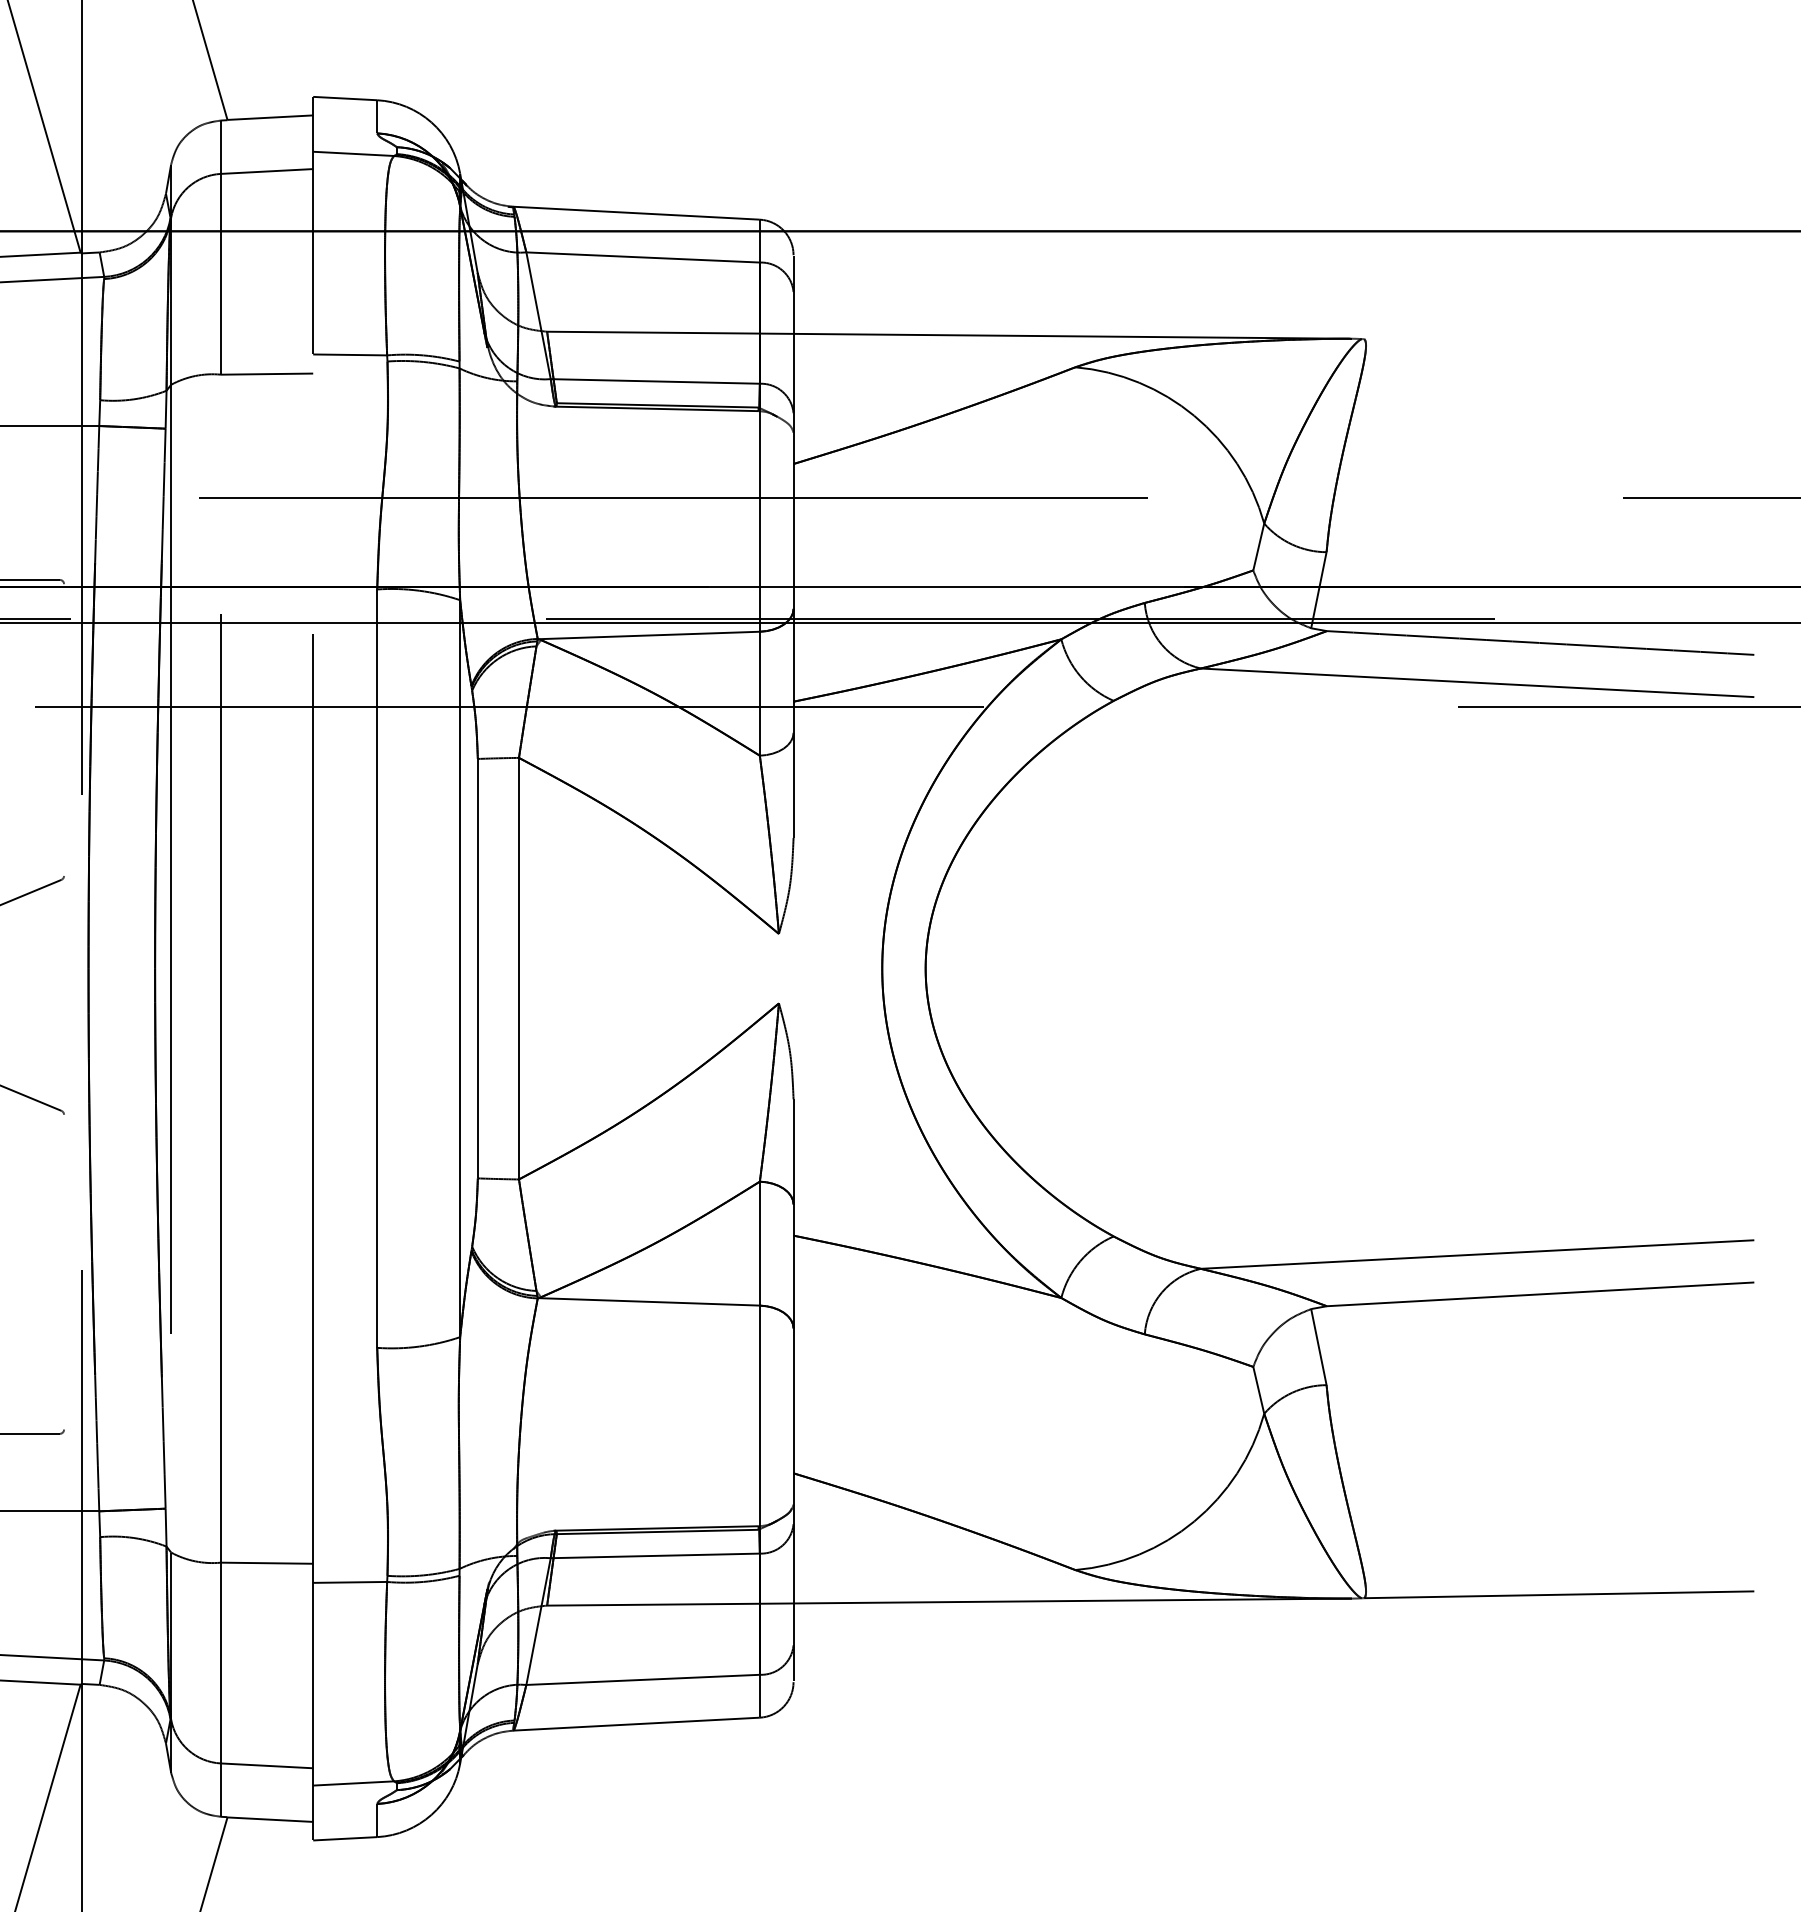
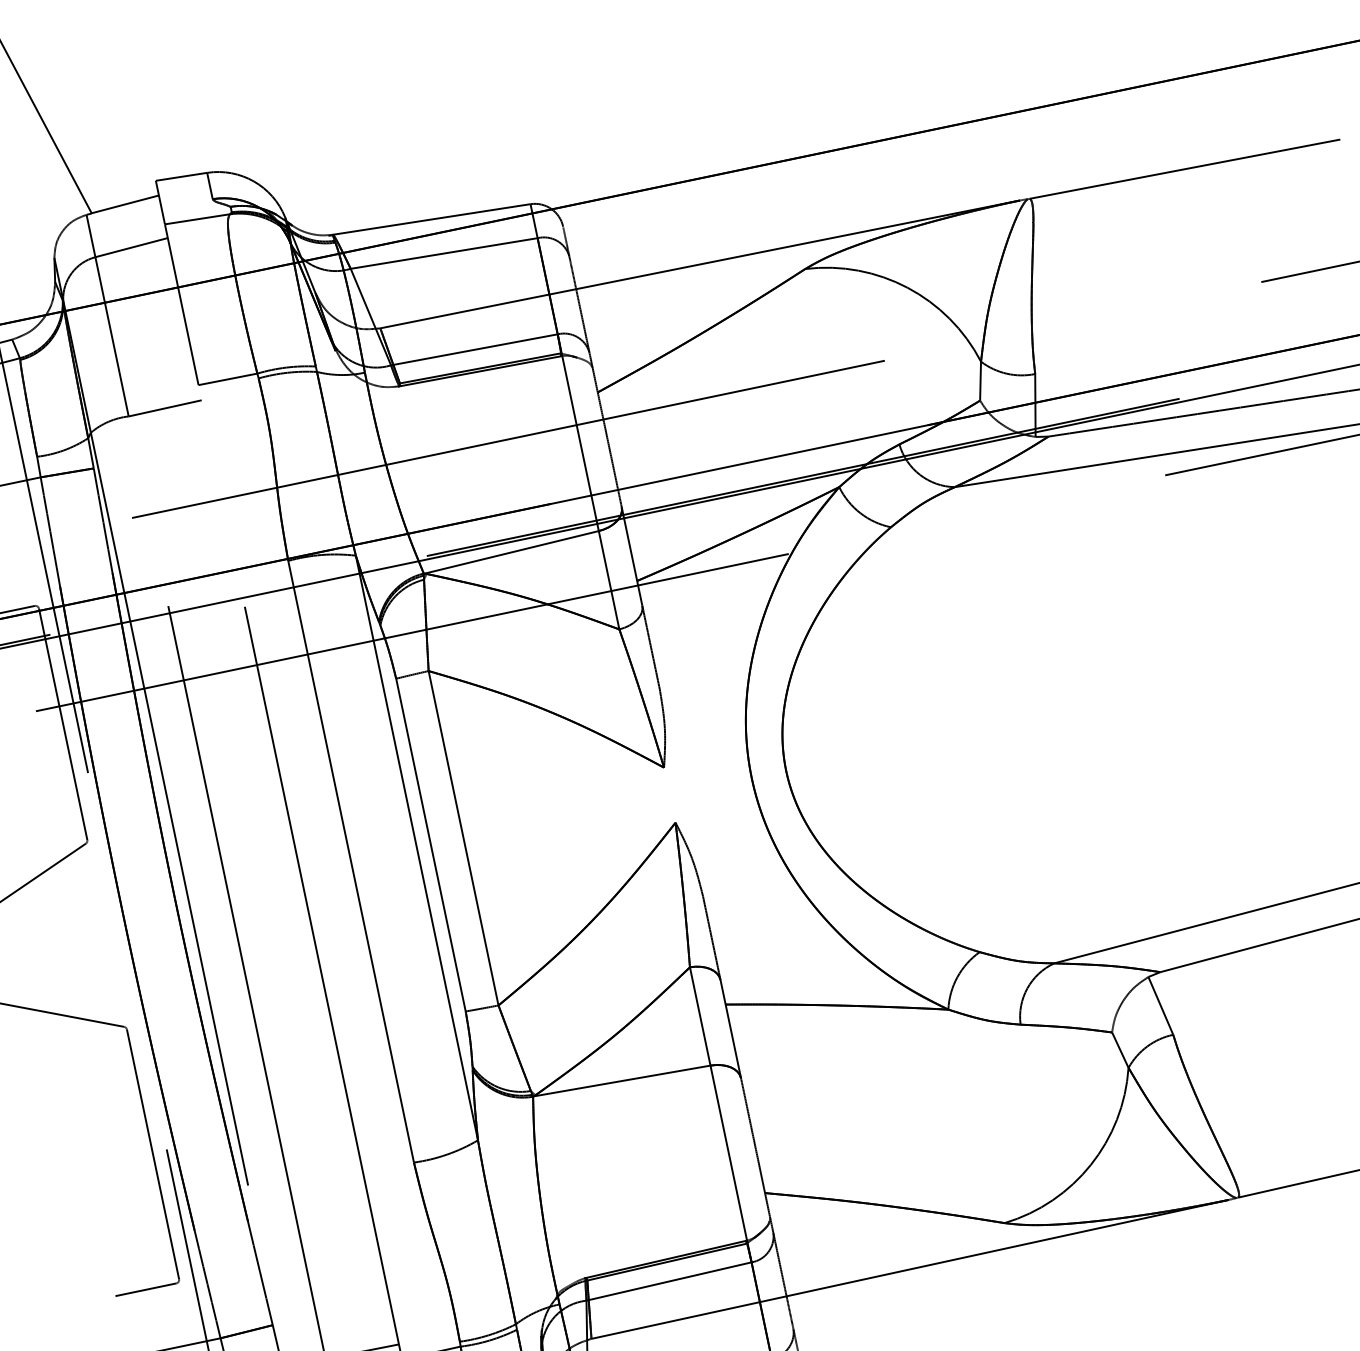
line: (1559, 342) -> (1185, 169), added
line: (64, 729) -> (63, 723), added
line: (64, 1271) -> (153, 1153), added

